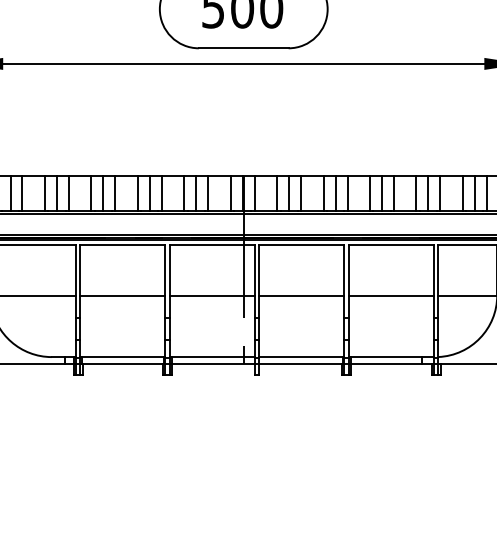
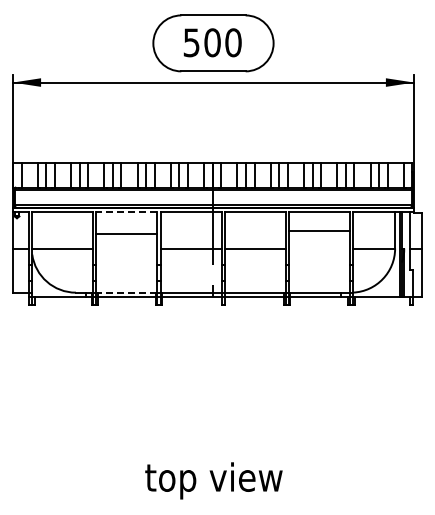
line: (122, 245) -> (126, 212), solid -> dashed
line: (122, 295) -> (126, 233), moved
line: (390, 295) -> (318, 230), moved
line: (122, 356) -> (126, 292), solid -> dashed

